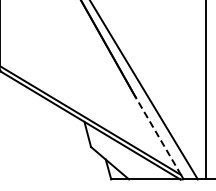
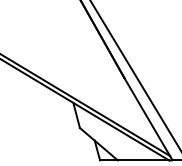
line: (158, 135) -> (147, 116), dashed -> solid

